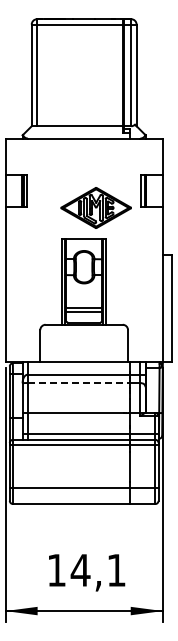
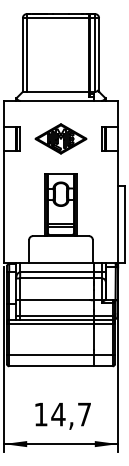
part: (95, 207) -> (60, 138), moved
line: (78, 383) -> (56, 278), dashed -> solid
text: (116, 570) -> (84, 414), 14,1 -> 14,7

